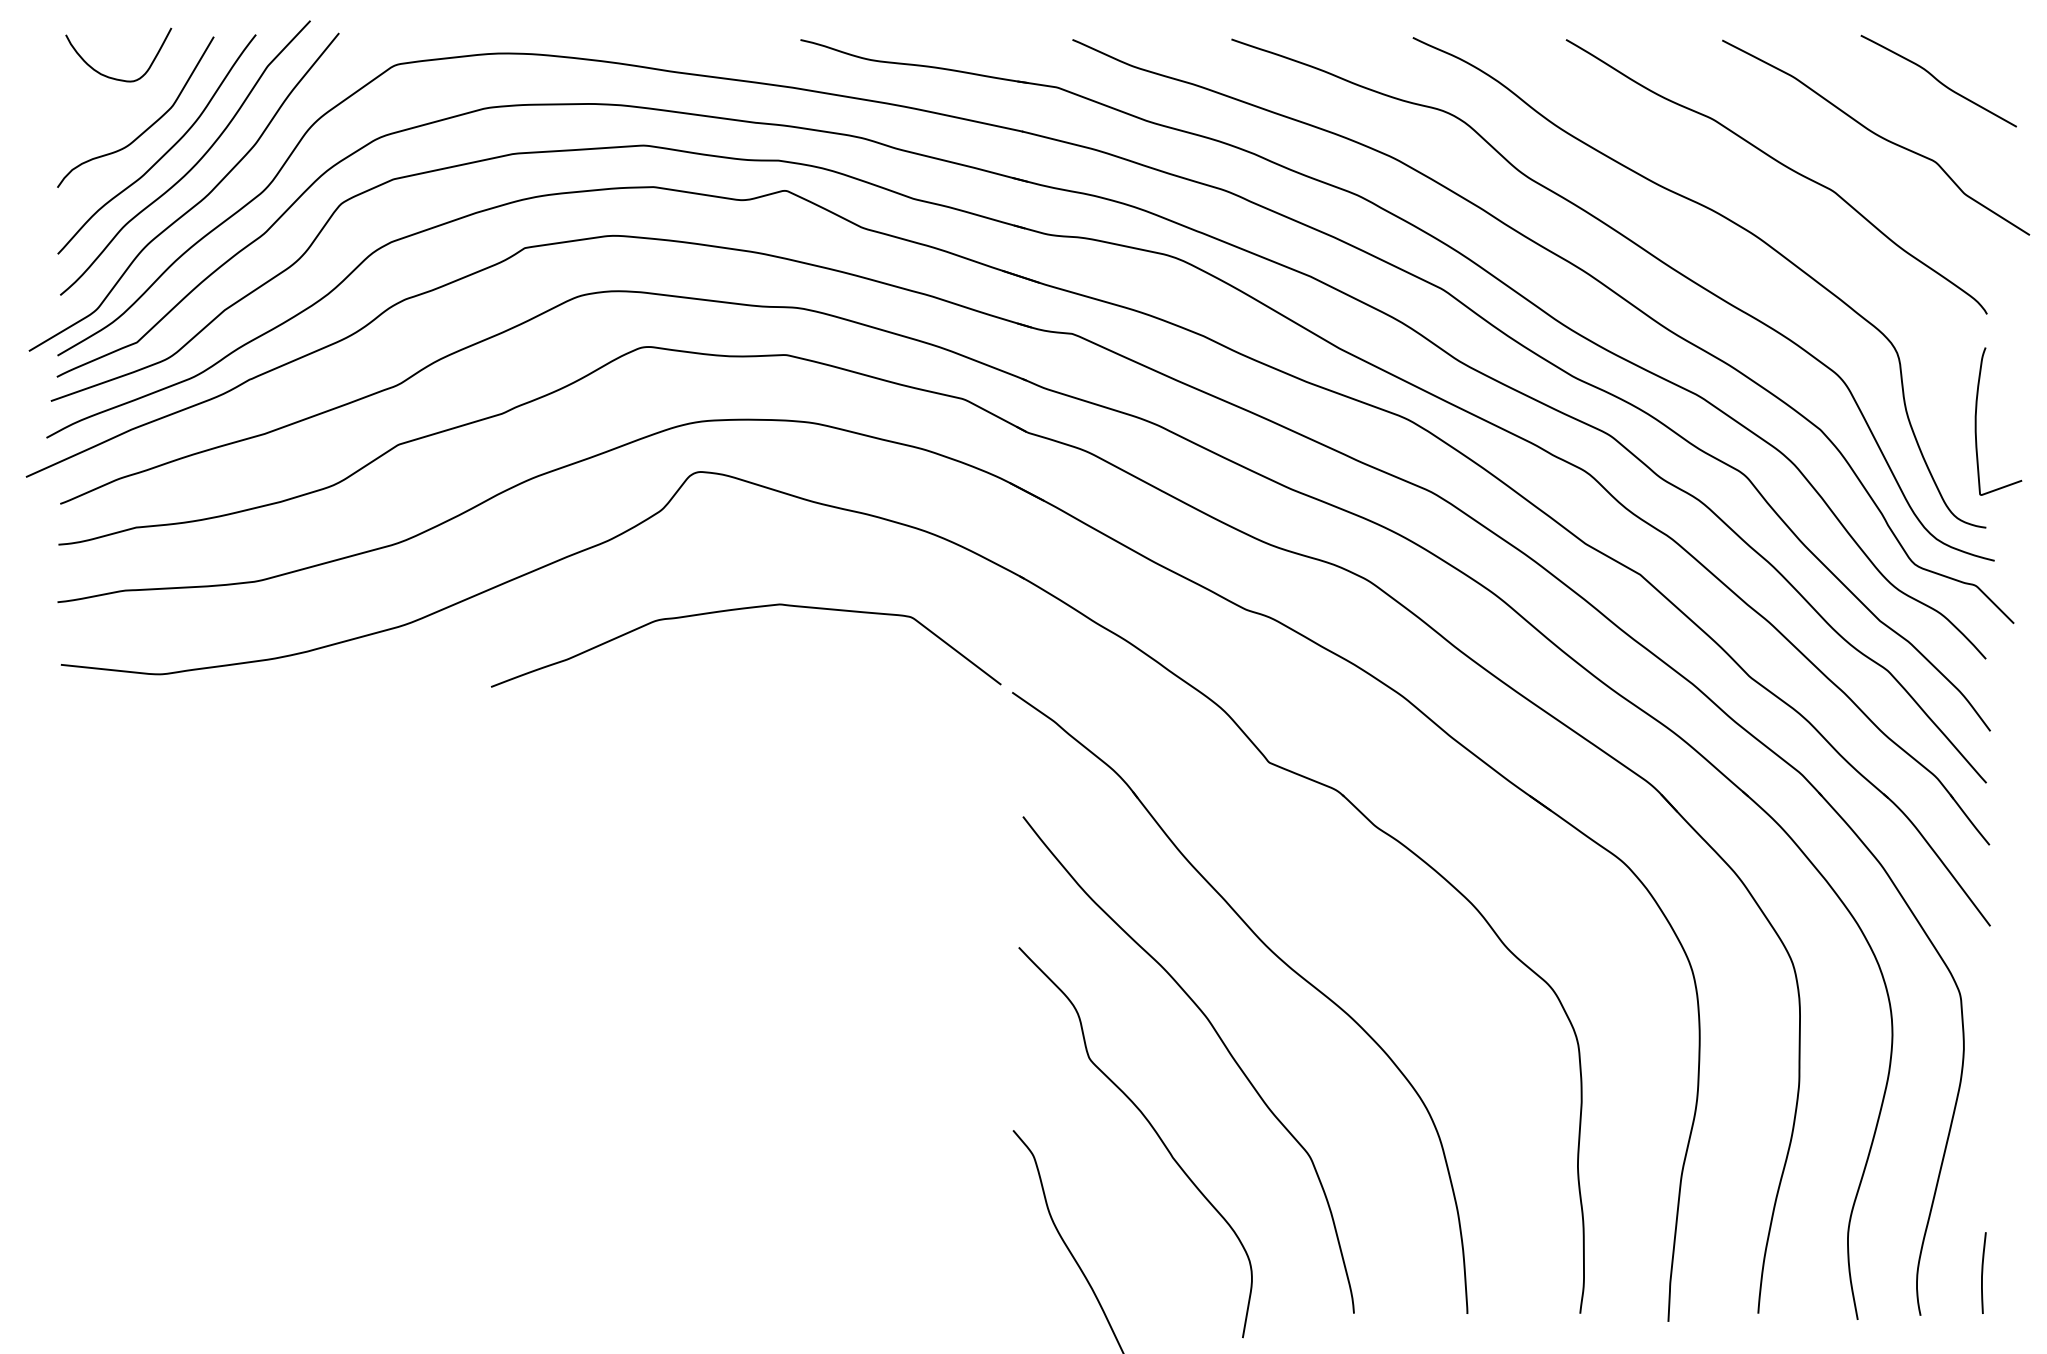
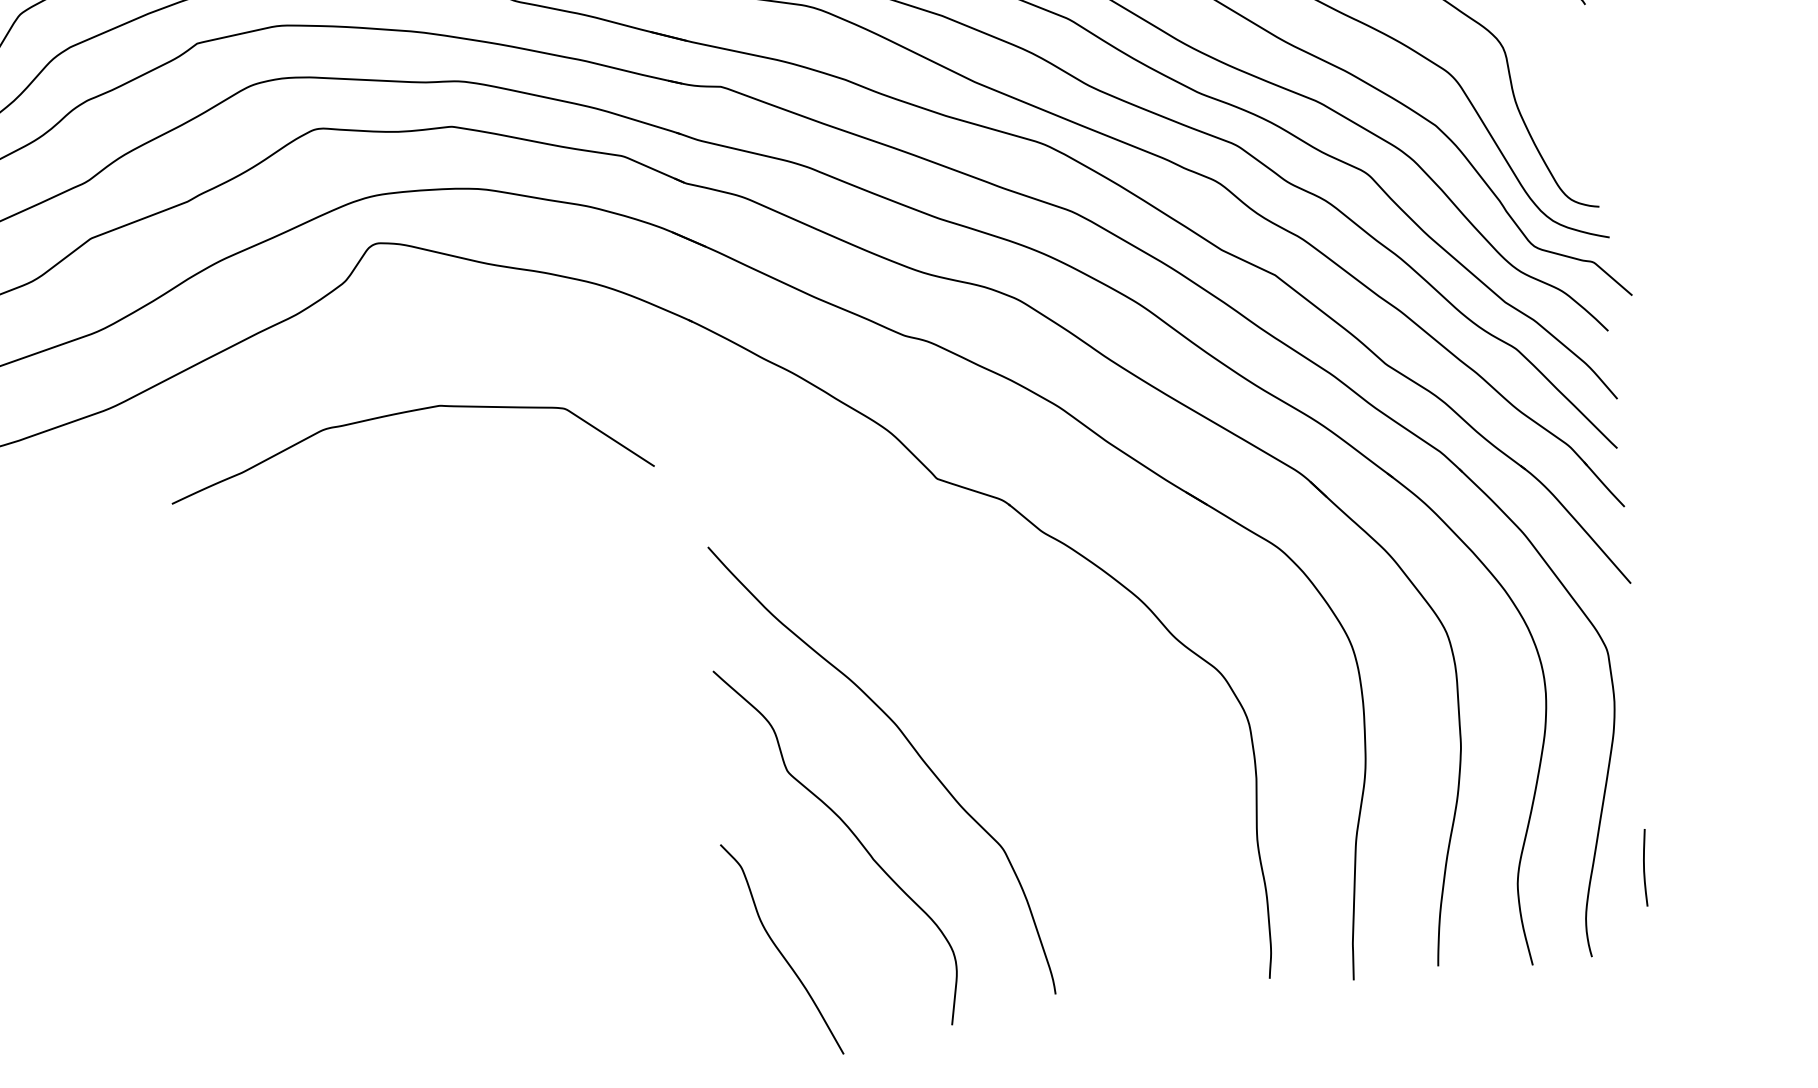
curve: (1976, 421) -> (1582, 106), removed
curve: (745, 609) -> (407, 412), moved
part: (1281, 961) -> (962, 666), removed
curve: (1983, 1272) -> (1645, 867), moved

